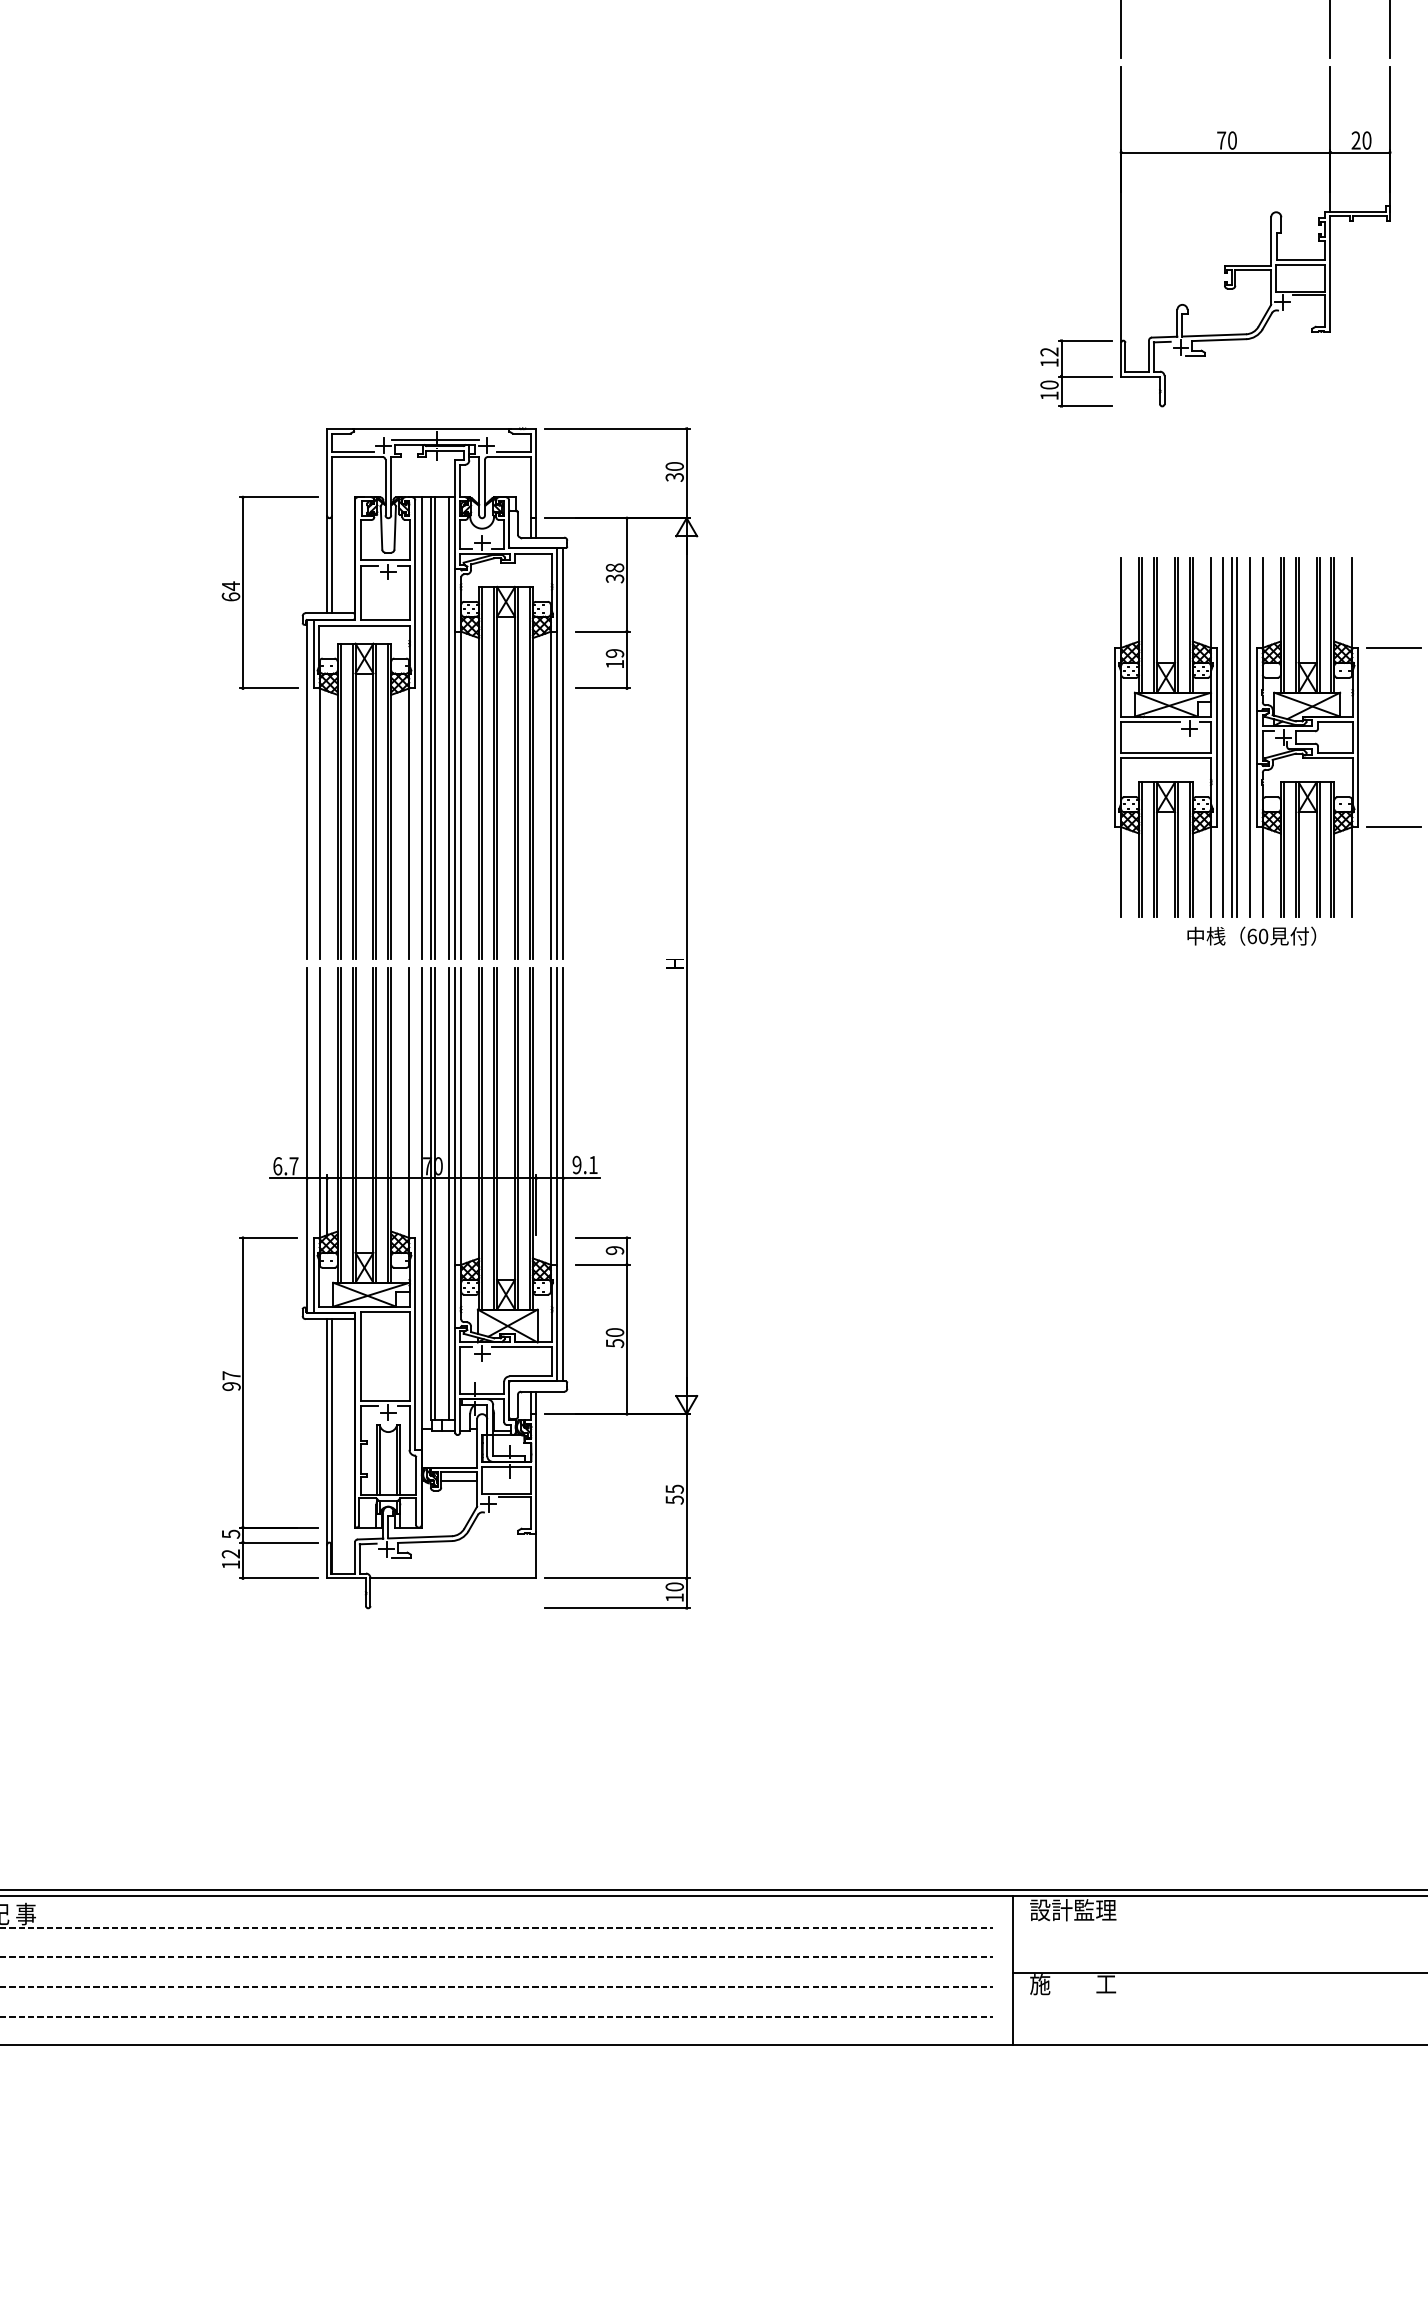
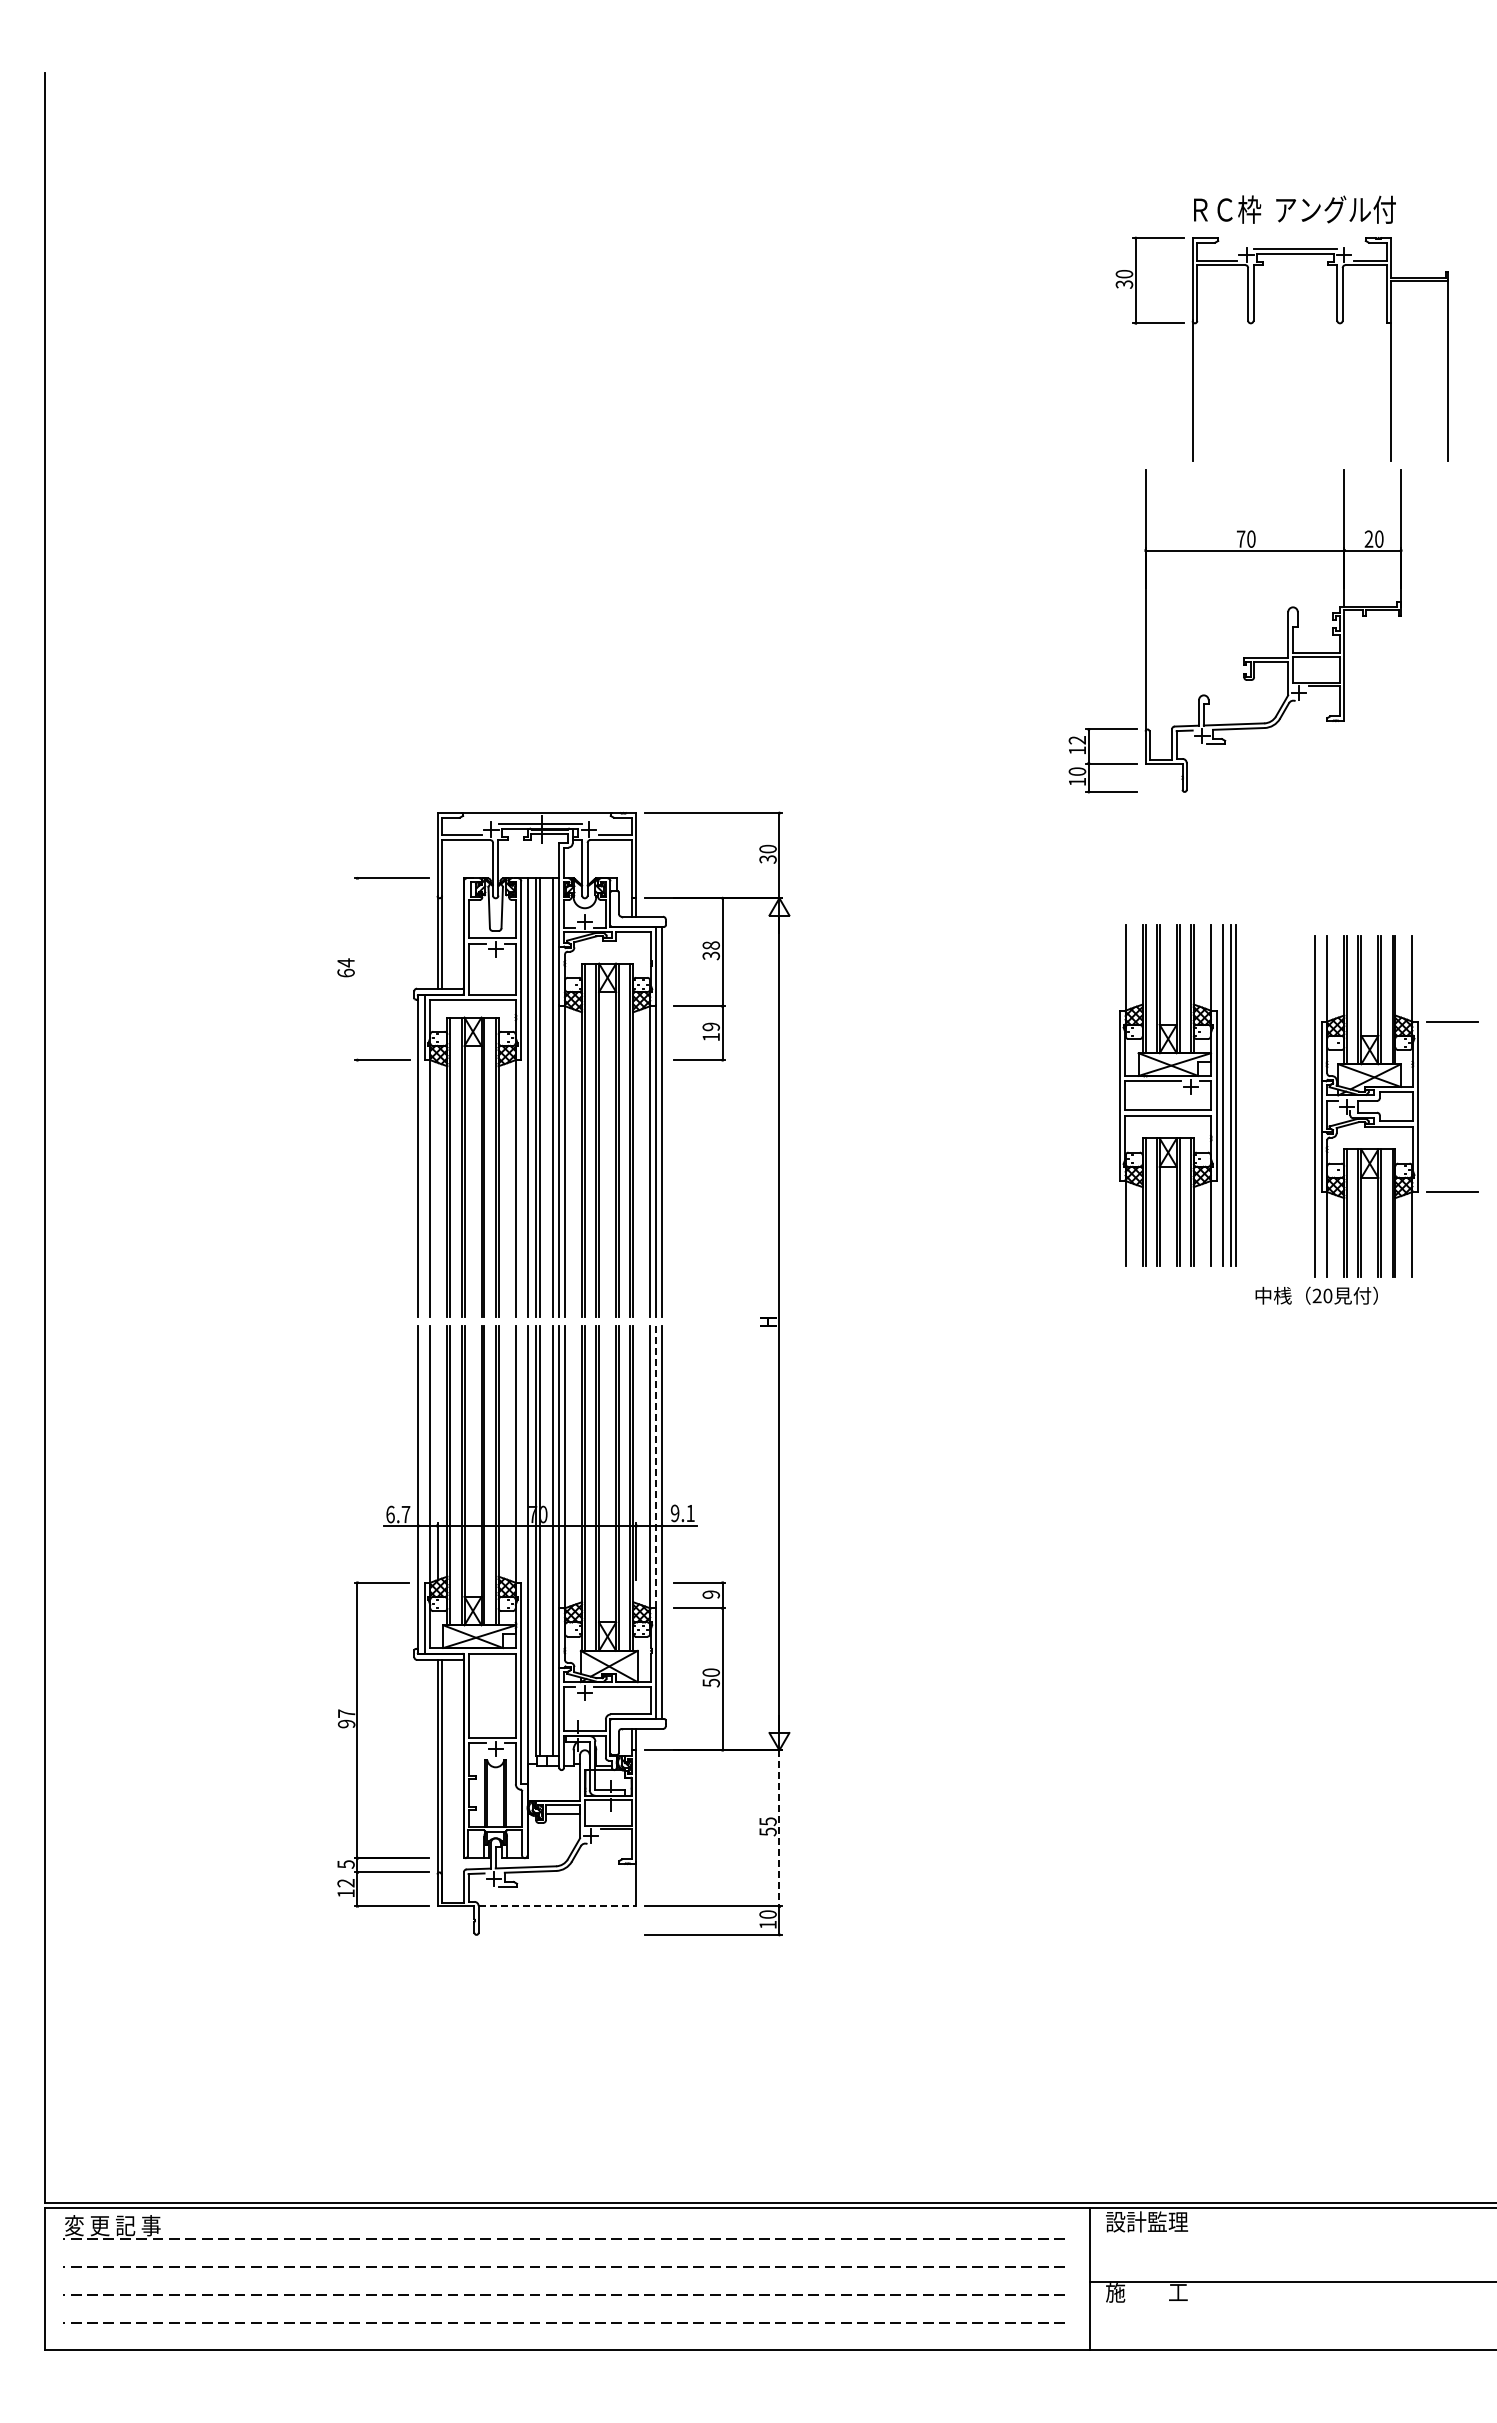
part: (1215, 237) -> (1235, 631), moved
line: (243, 593) -> (357, 969), removed
part: (1175, 737) -> (1177, 1095), moved
text: (1251, 935) -> (1316, 1295), 60 -> 20
line: (556, 1116) -> (655, 1467), solid -> dashed
line: (686, 1496) -> (779, 1828), solid -> dashed
line: (453, 1578) -> (557, 1906), solid -> dashed

